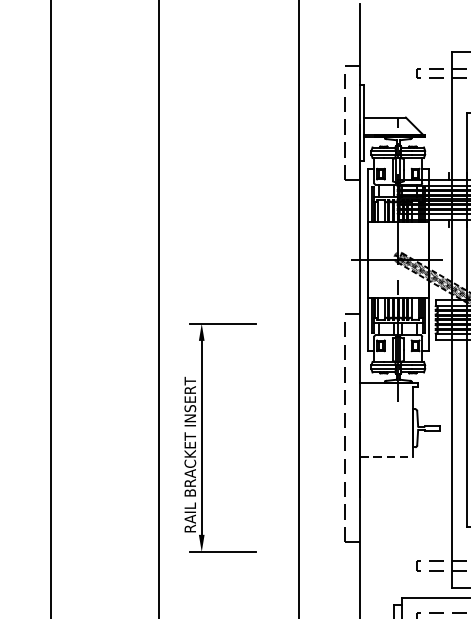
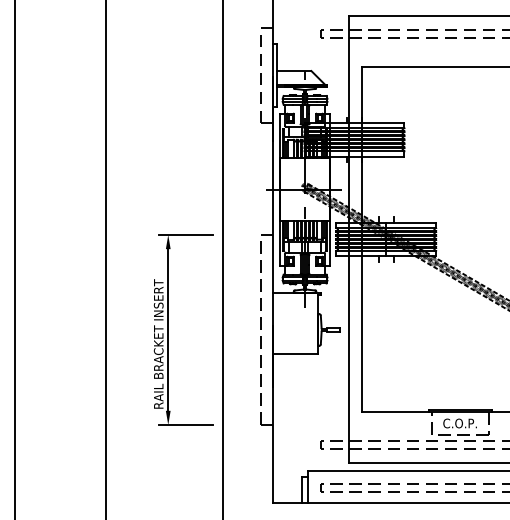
part: (202, 437) -> (168, 329), moved
line: (387, 457) -> (296, 354), dashed -> solid

